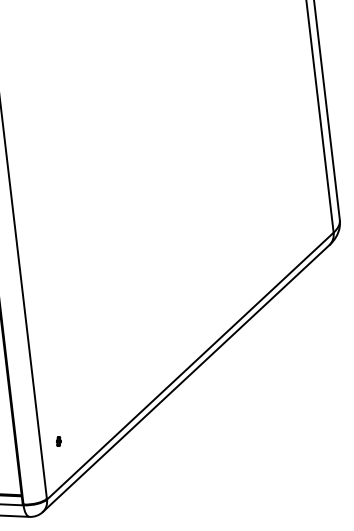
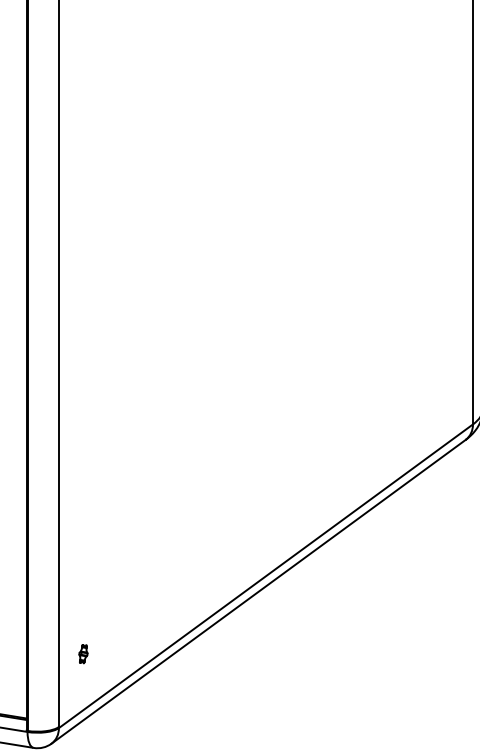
part: (58, 441) -> (82, 654), size x1.6

